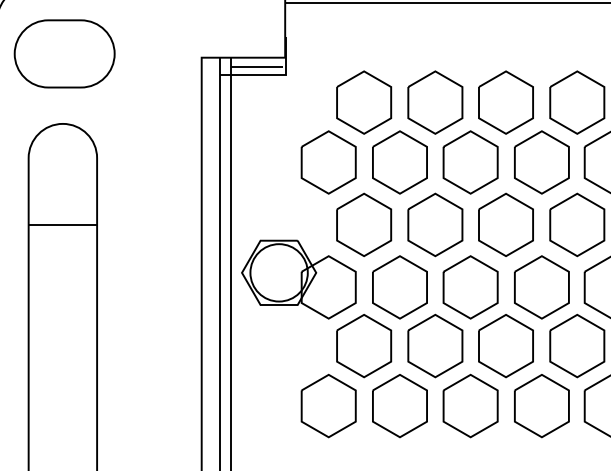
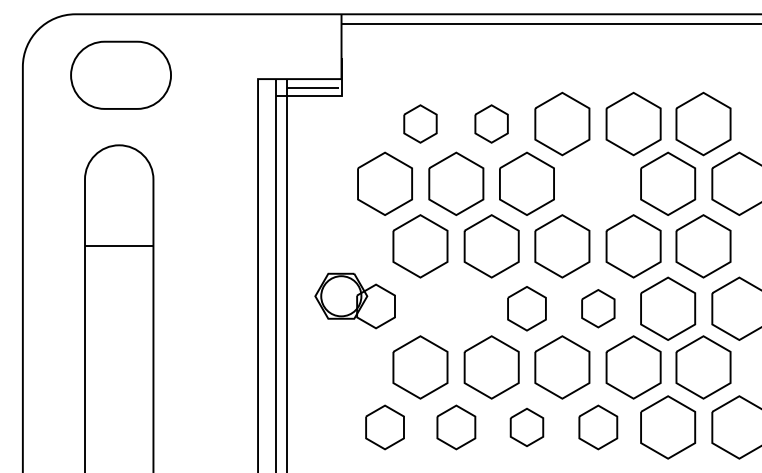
part: (364, 102) -> (420, 123), size x0.6
part: (435, 102) -> (491, 123), size x0.6
part: (542, 162) -> (598, 183), removed
part: (298, 279) -> (354, 300), size x0.7
part: (400, 287) -> (456, 308), removed
part: (470, 287) -> (526, 308), size x0.7
part: (542, 287) -> (598, 308), size x0.6
part: (328, 406) -> (384, 427), size x0.7
part: (400, 406) -> (456, 427), size x0.7
part: (470, 406) -> (526, 427), size x0.6
part: (542, 406) -> (598, 427), size x0.7

